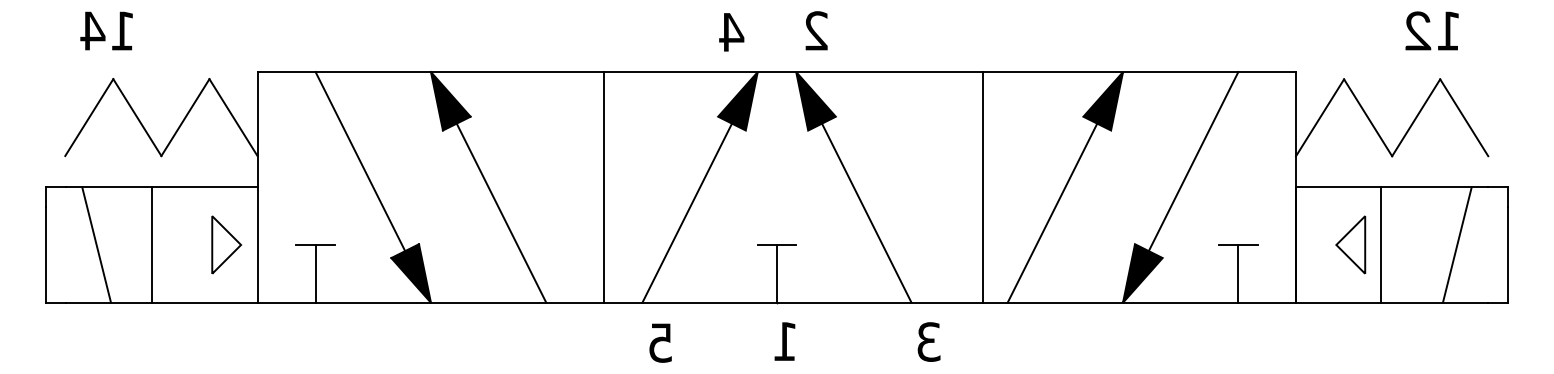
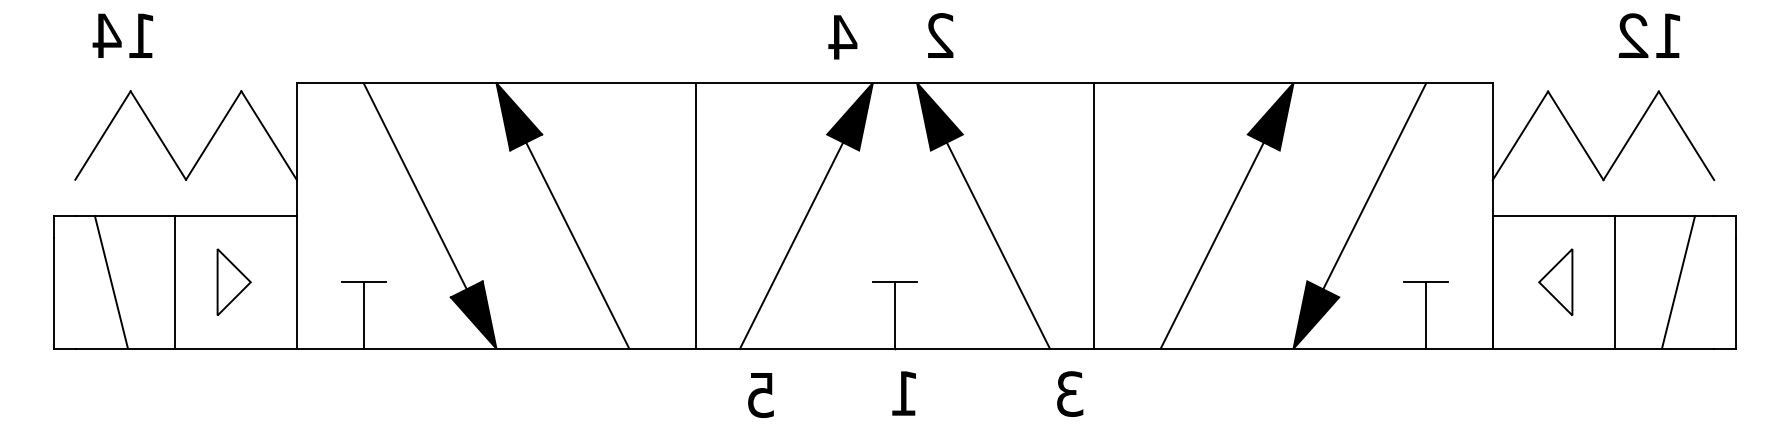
line: (983, 187) -> (1094, 215), moved
part: (226, 244) -> (233, 281), moved
line: (1380, 244) -> (1614, 281), moved

